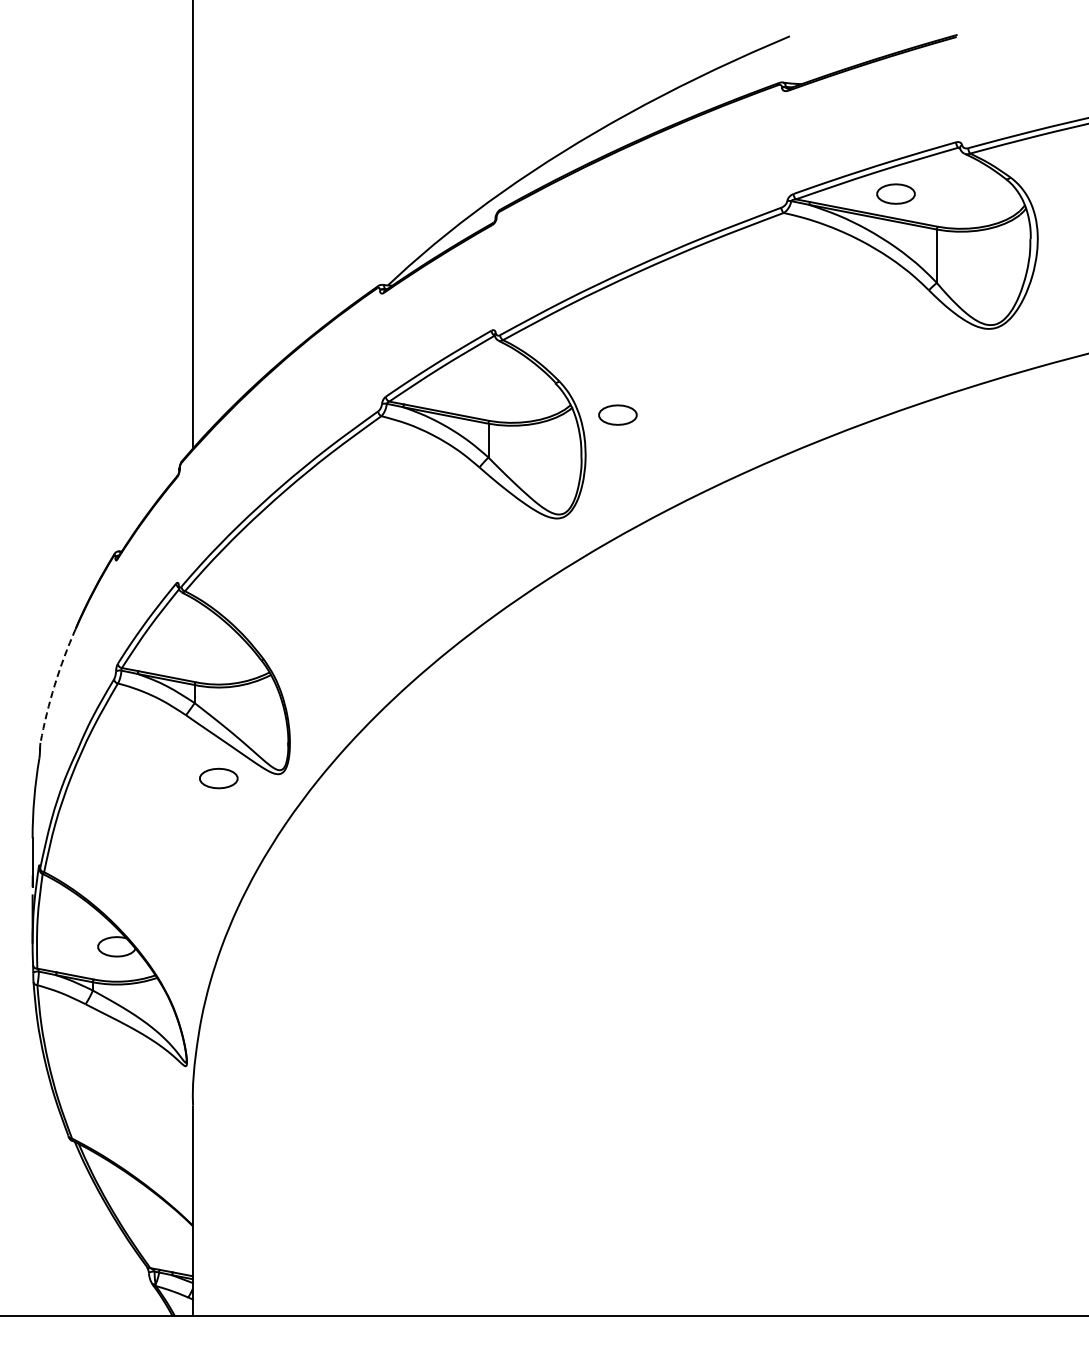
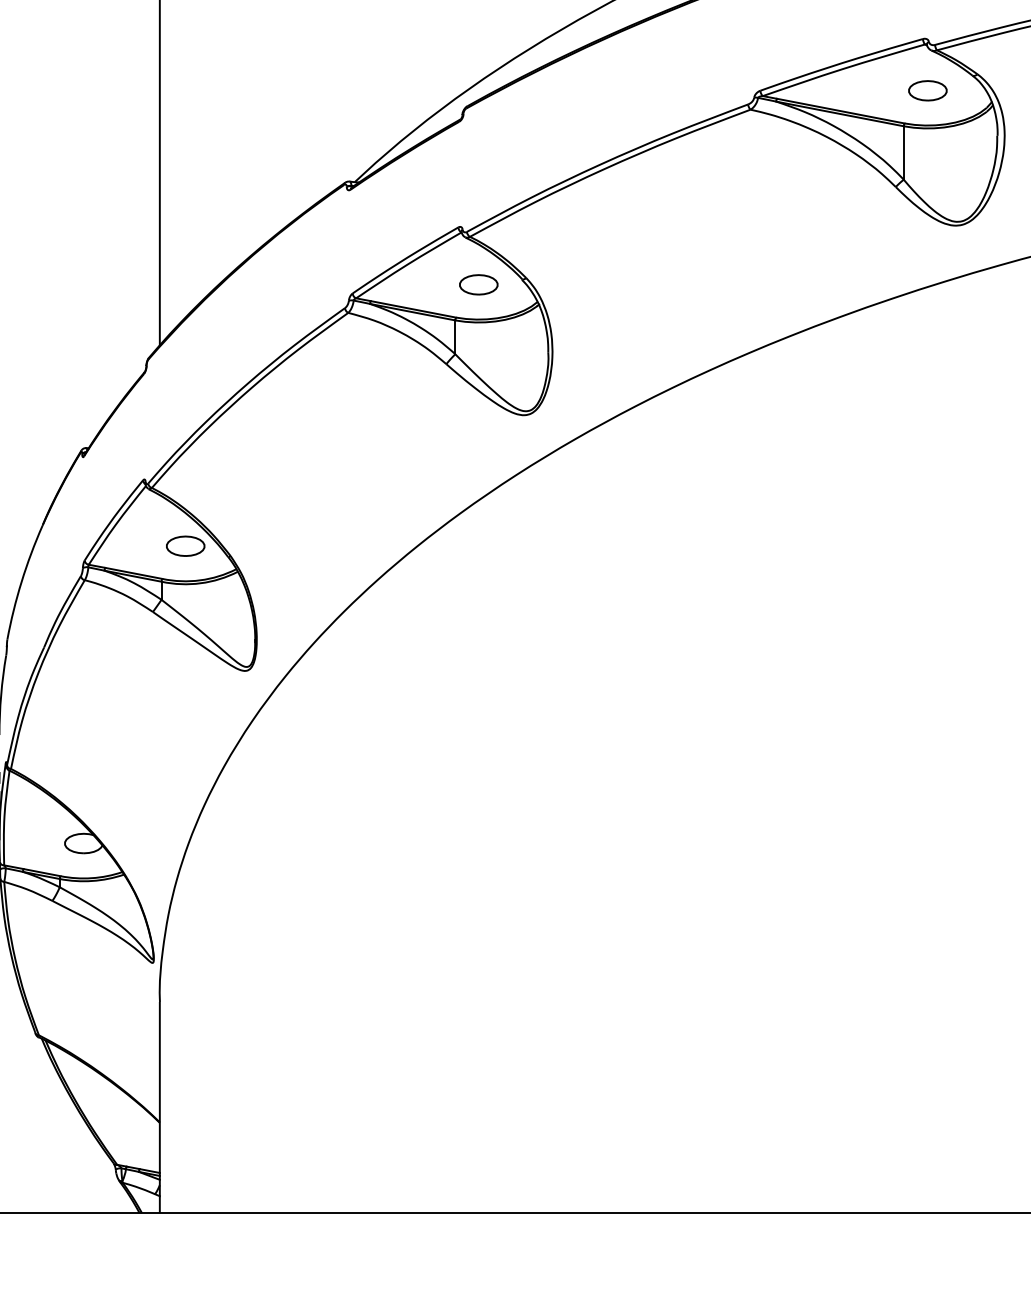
part: (895, 193) -> (927, 90), moved
part: (617, 414) -> (478, 284), moved
arc: (54, 685) -> (21, 582), dashed -> solid
part: (218, 778) -> (185, 546), moved

